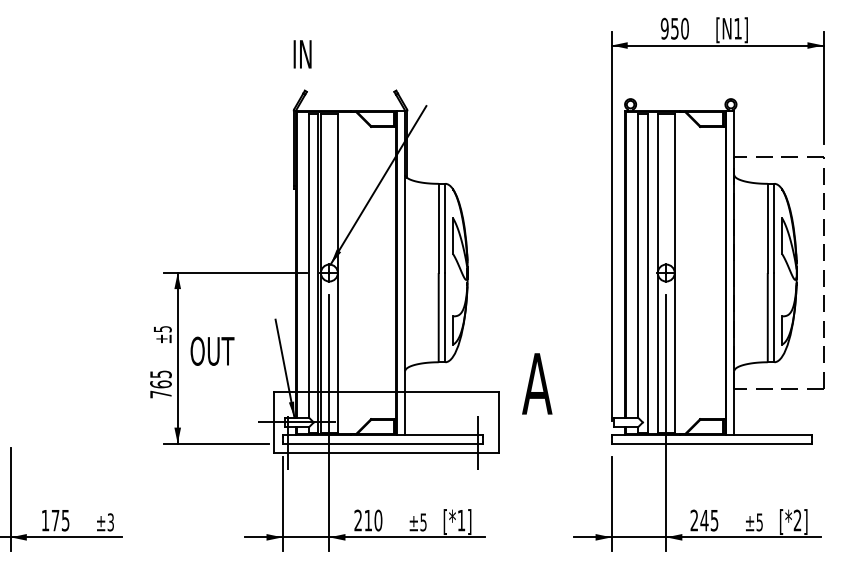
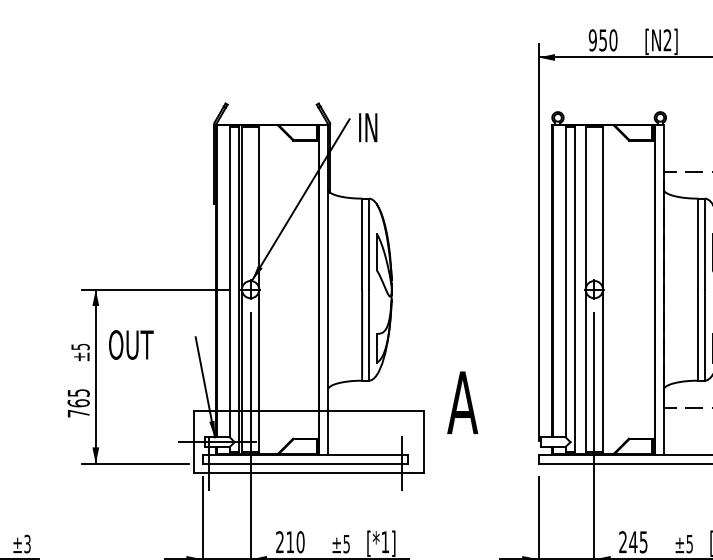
text: (737, 28) -> (667, 40), [N1] -> [N2]
text: (302, 54) -> (368, 127), moved
text: (212, 350) -> (131, 344), moved

